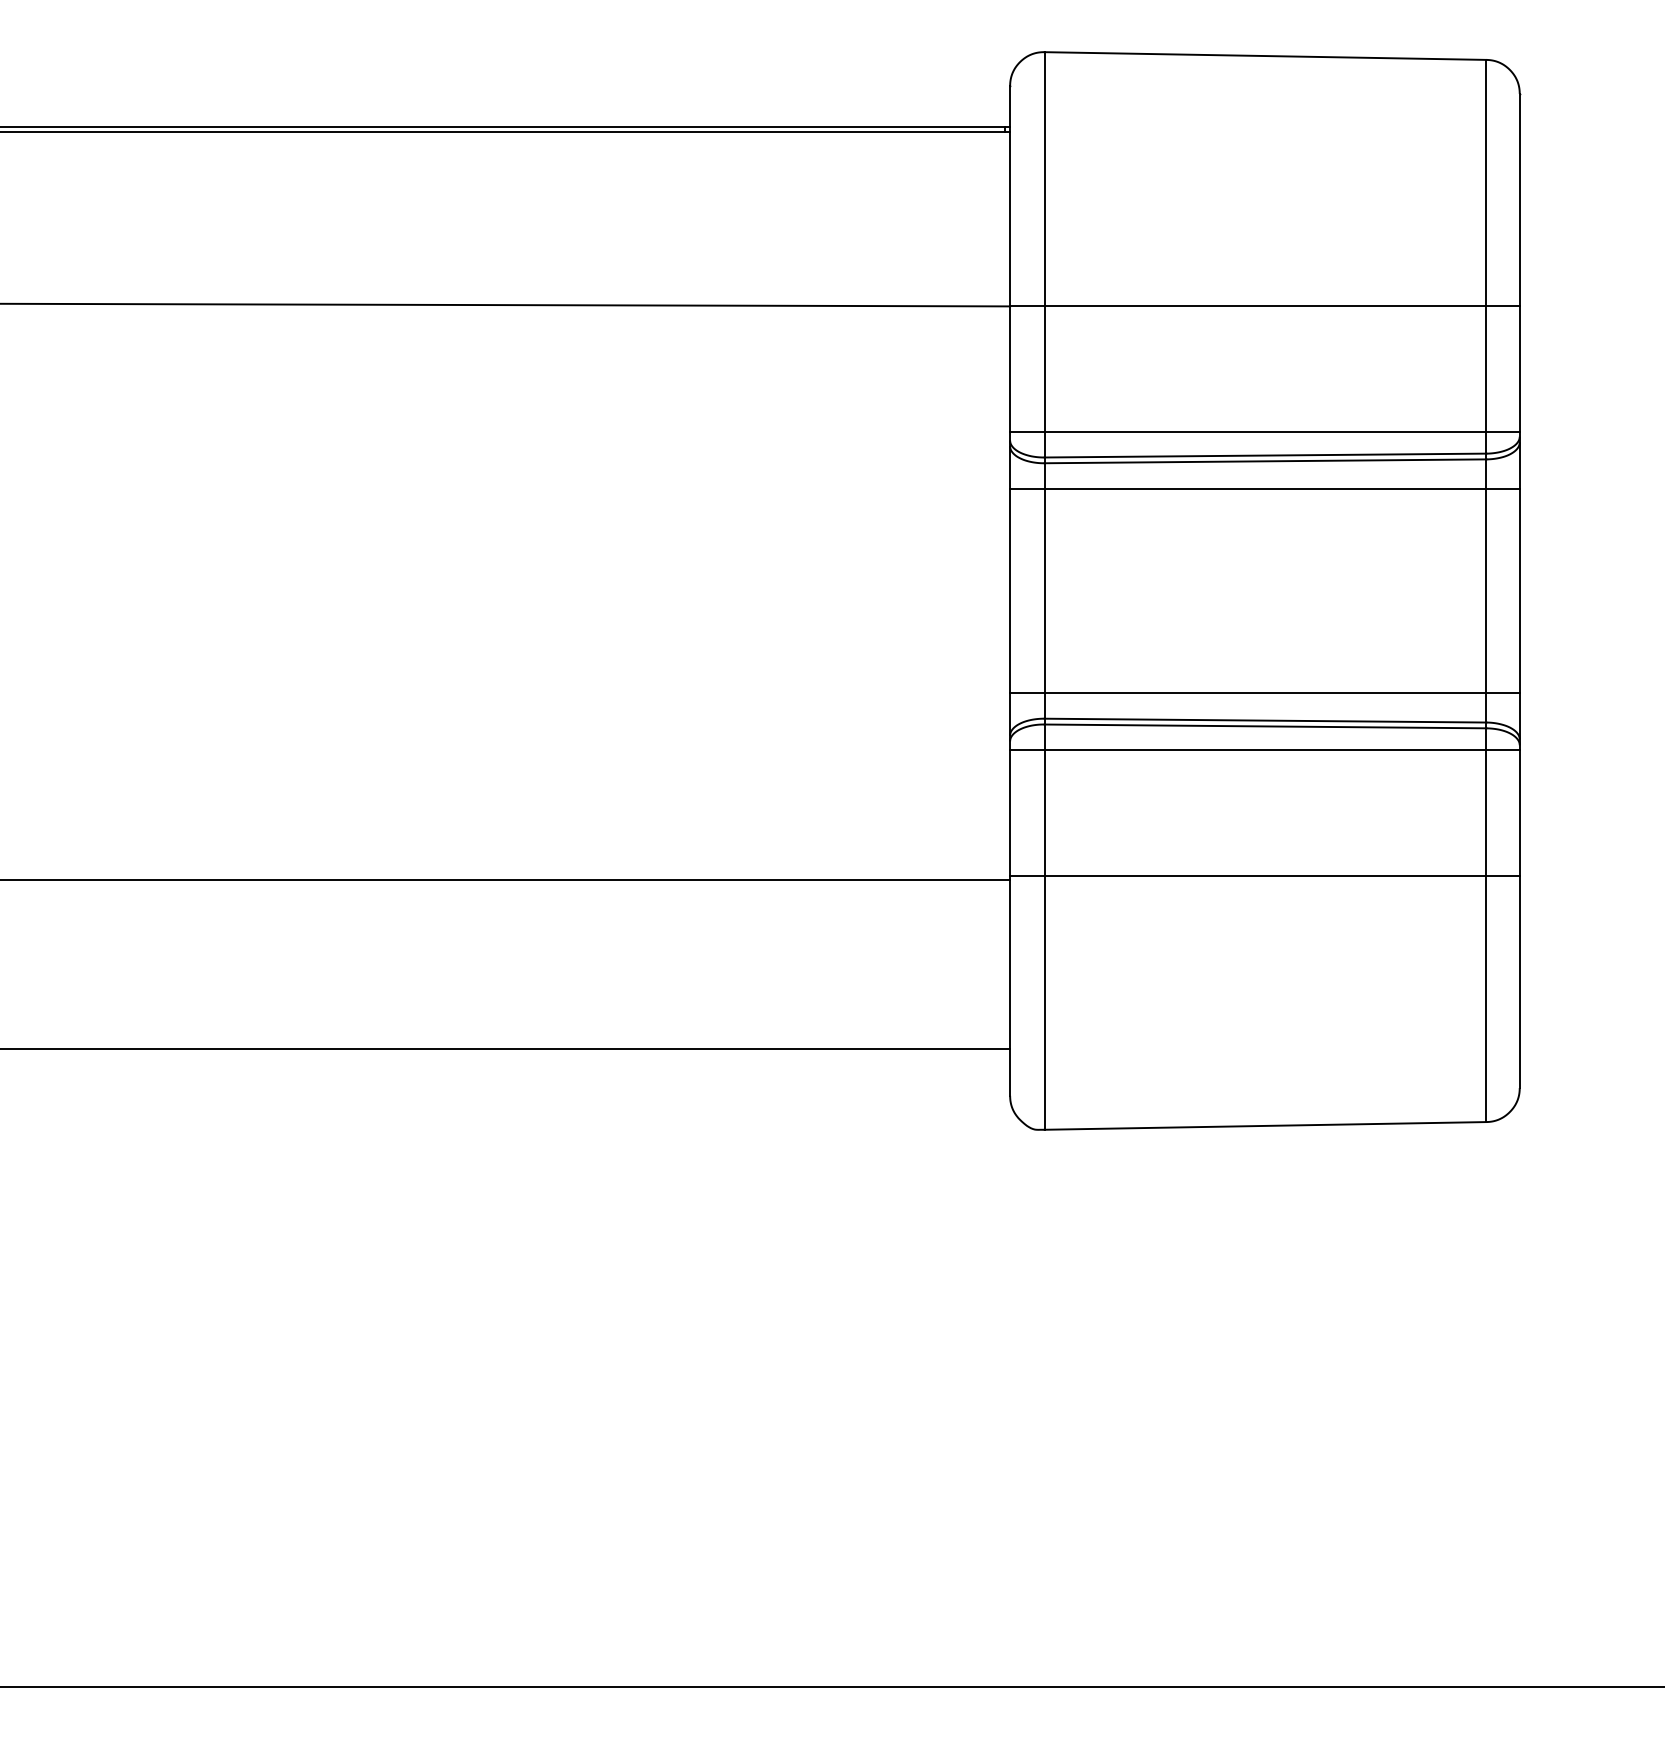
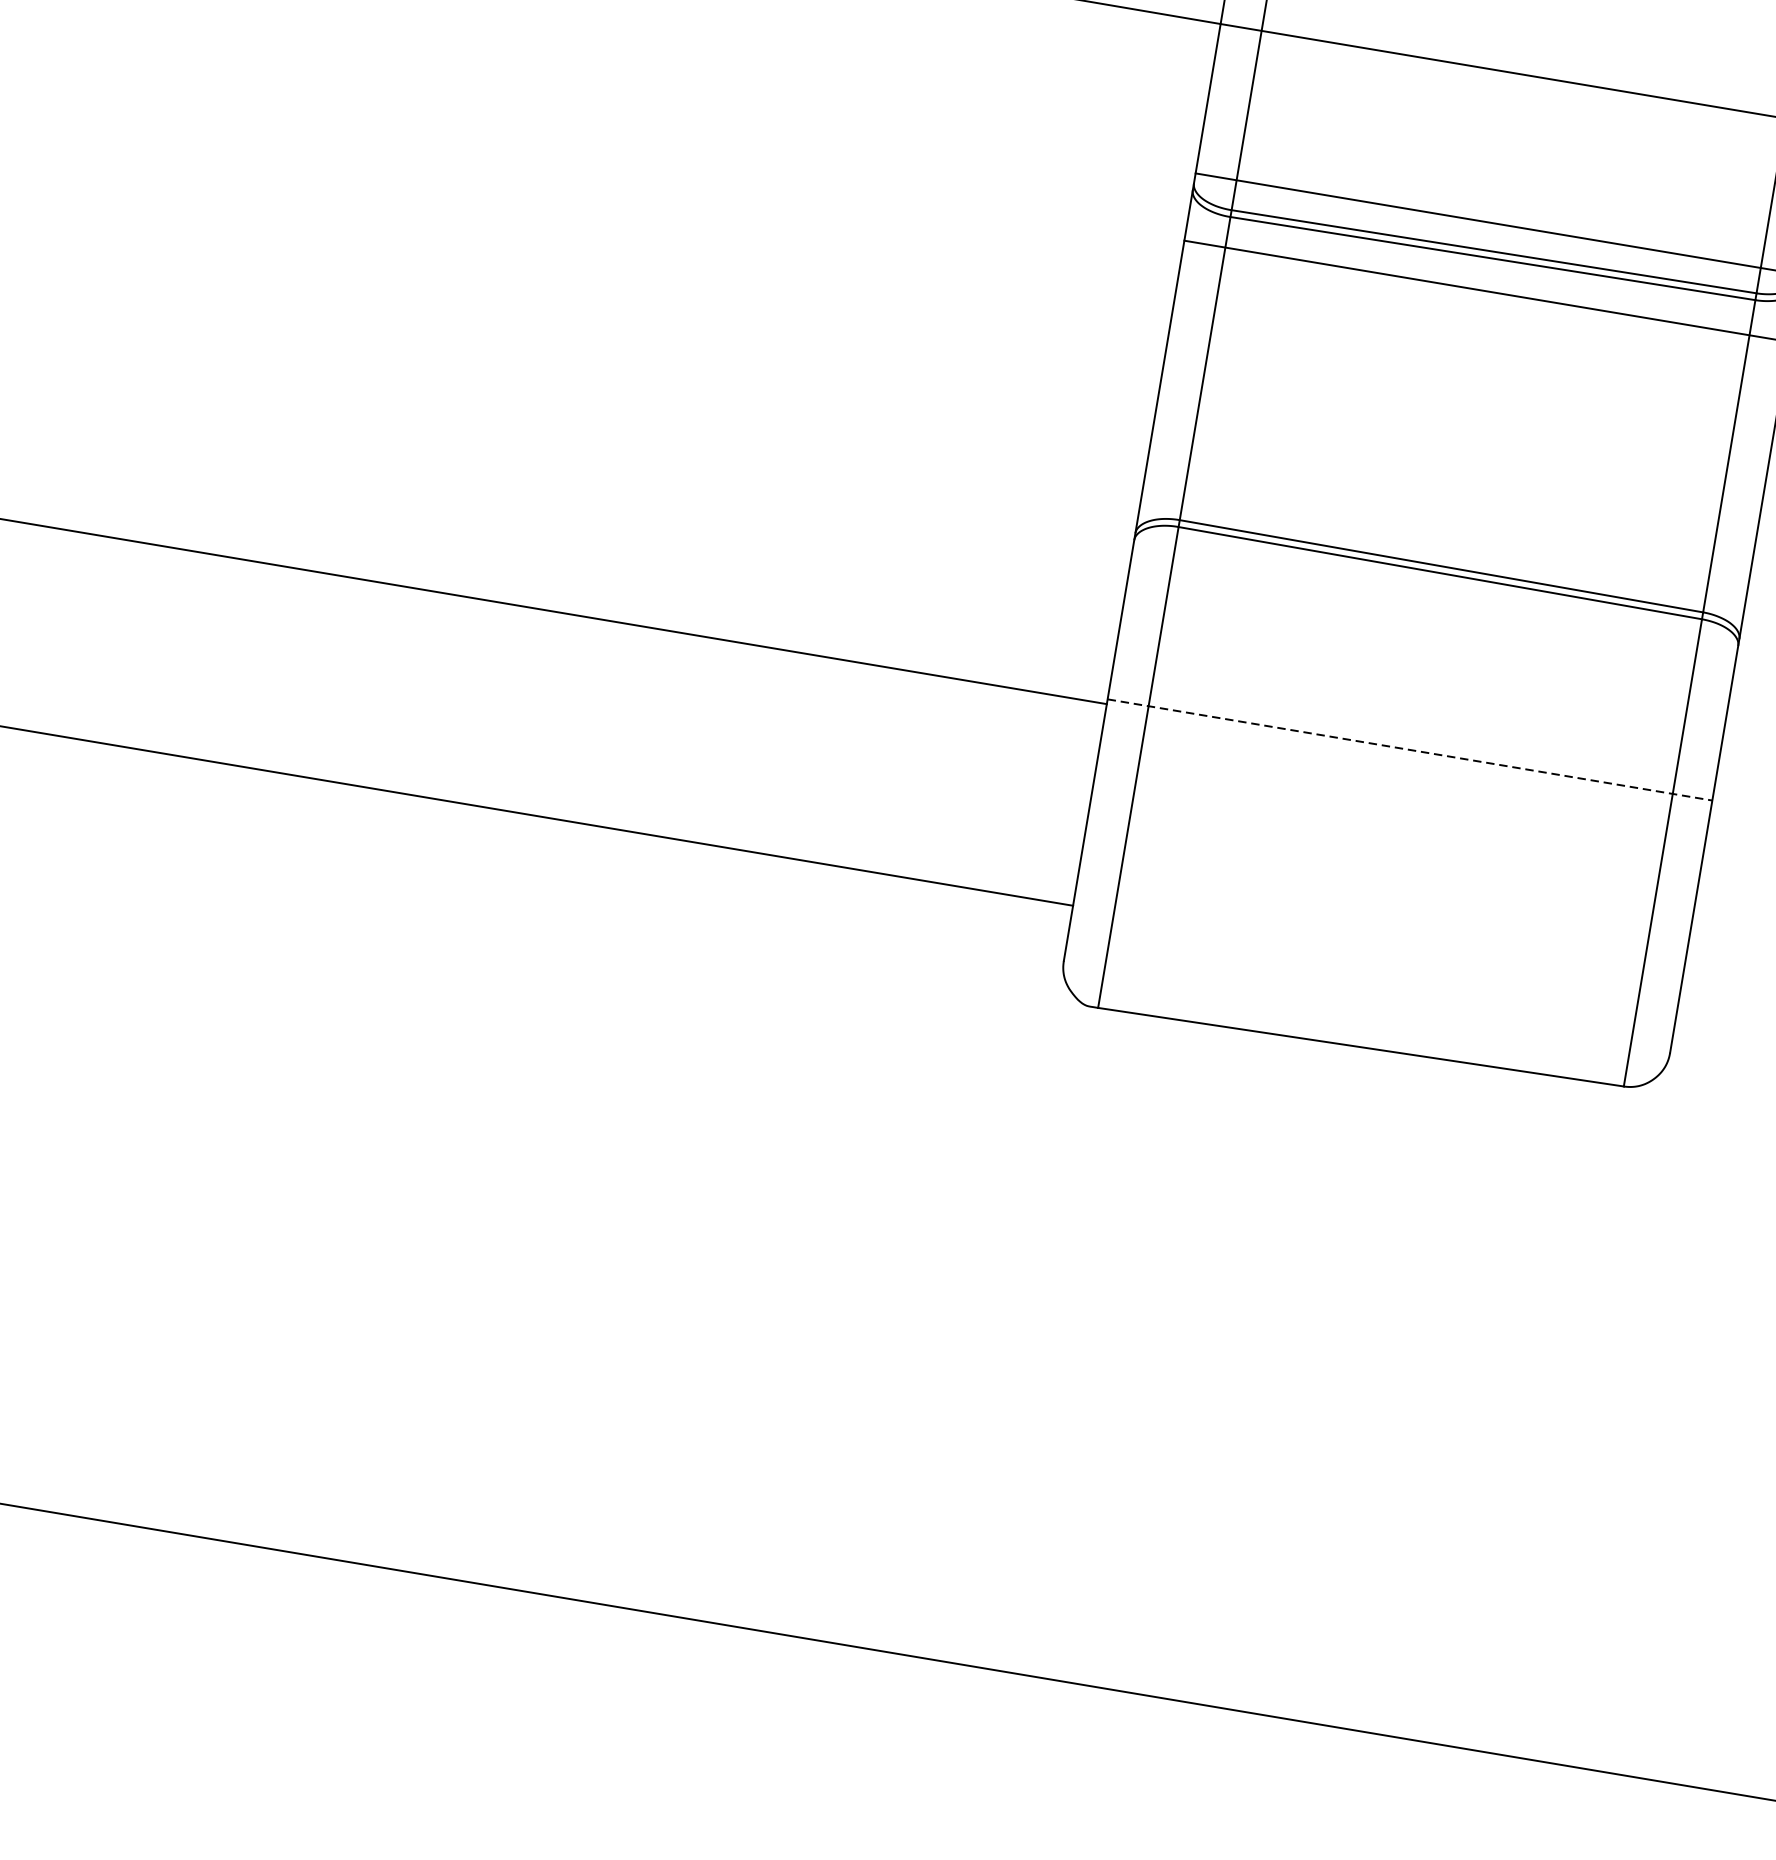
line: (1264, 692) -> (1445, 532), removed
line: (1264, 749) -> (1434, 600), removed
line: (1264, 875) -> (1409, 749), solid -> dashed

